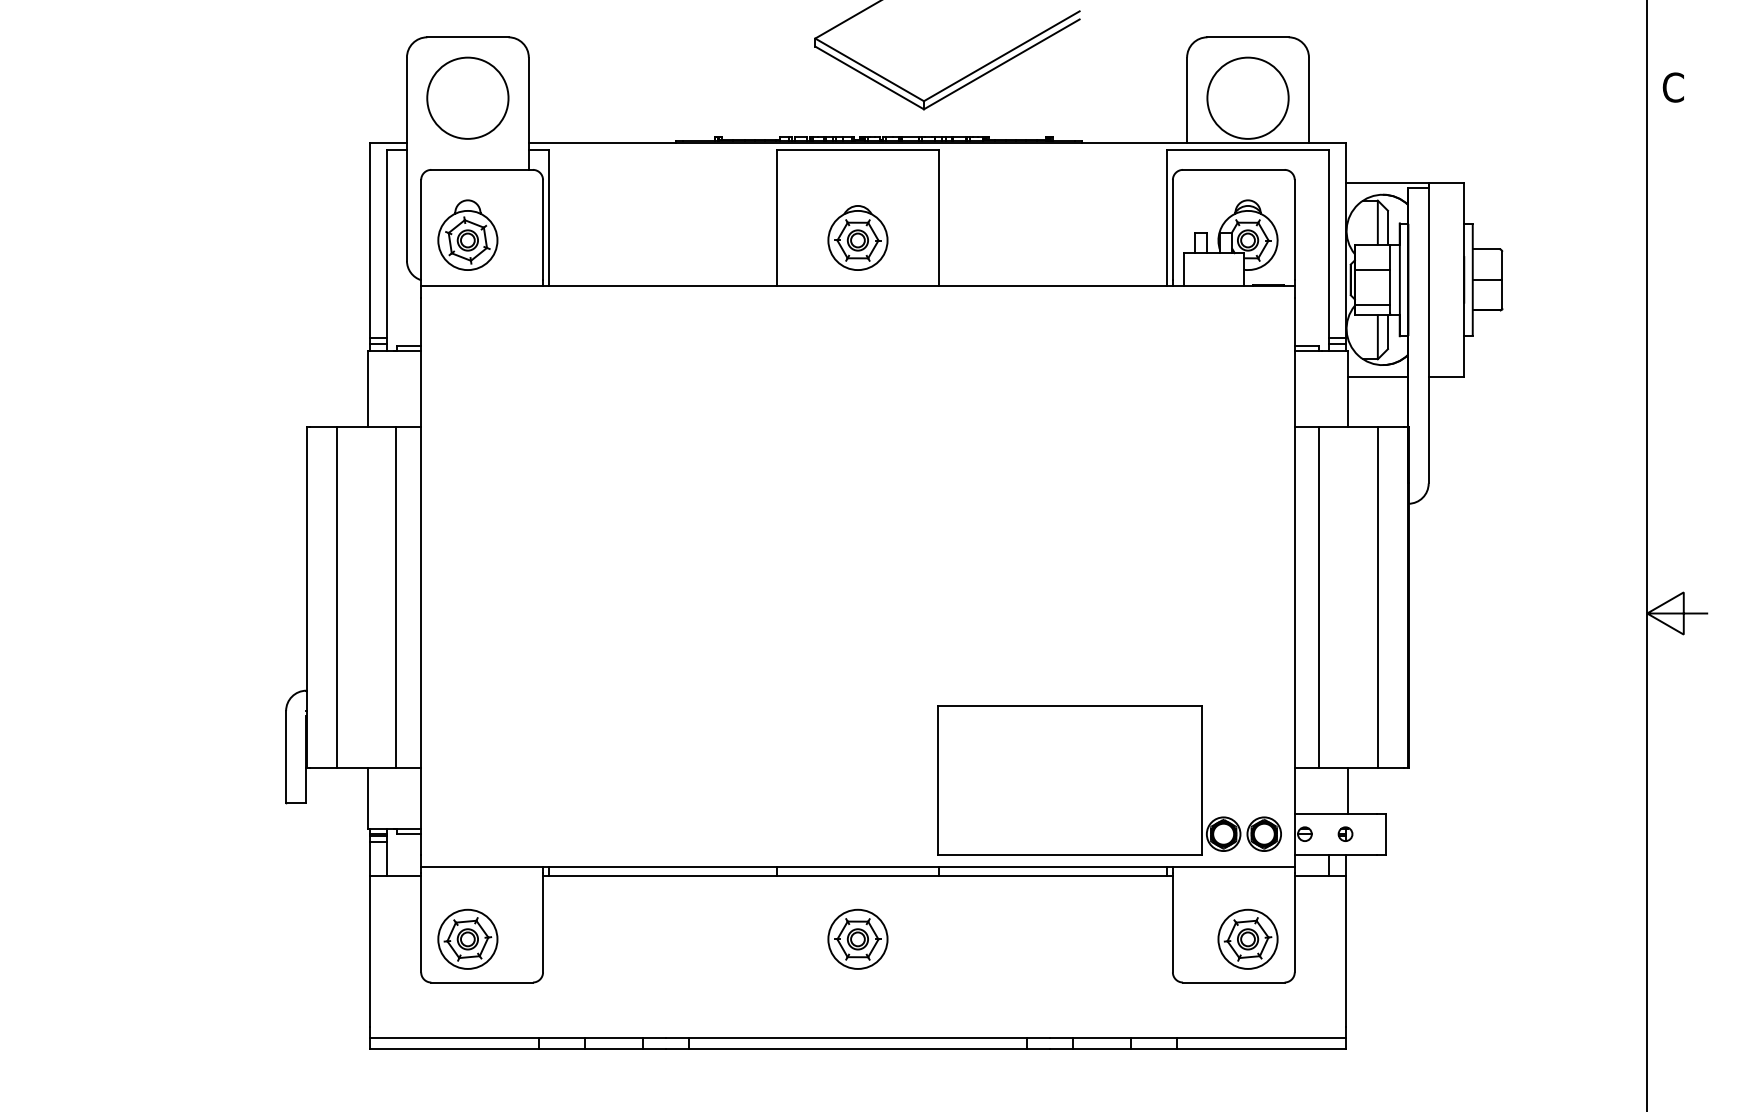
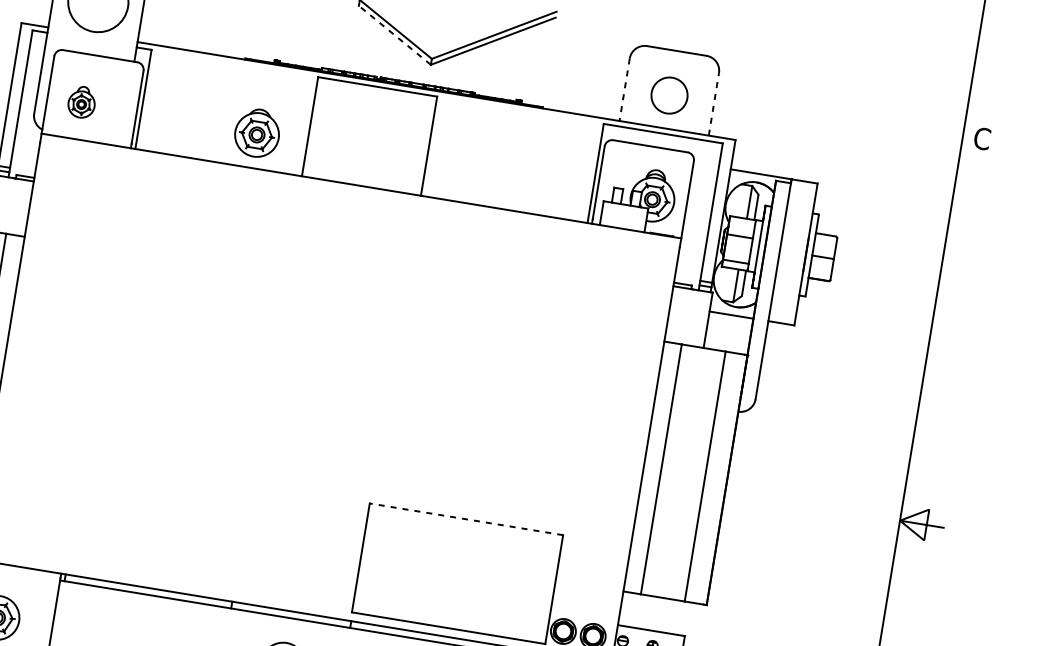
line: (869, 77) -> (394, 34), solid -> dashed
circle: (1247, 97) -> (669, 94), size x0.6
line: (1187, 100) -> (624, 89), solid -> dashed
line: (1308, 100) -> (713, 104), solid -> dashed
part: (467, 234) -> (81, 101), size x0.6
part: (857, 237) -> (257, 132), moved
line: (1069, 706) -> (465, 519), solid -> dashed
line: (1348, 790) -> (660, 614), removed

